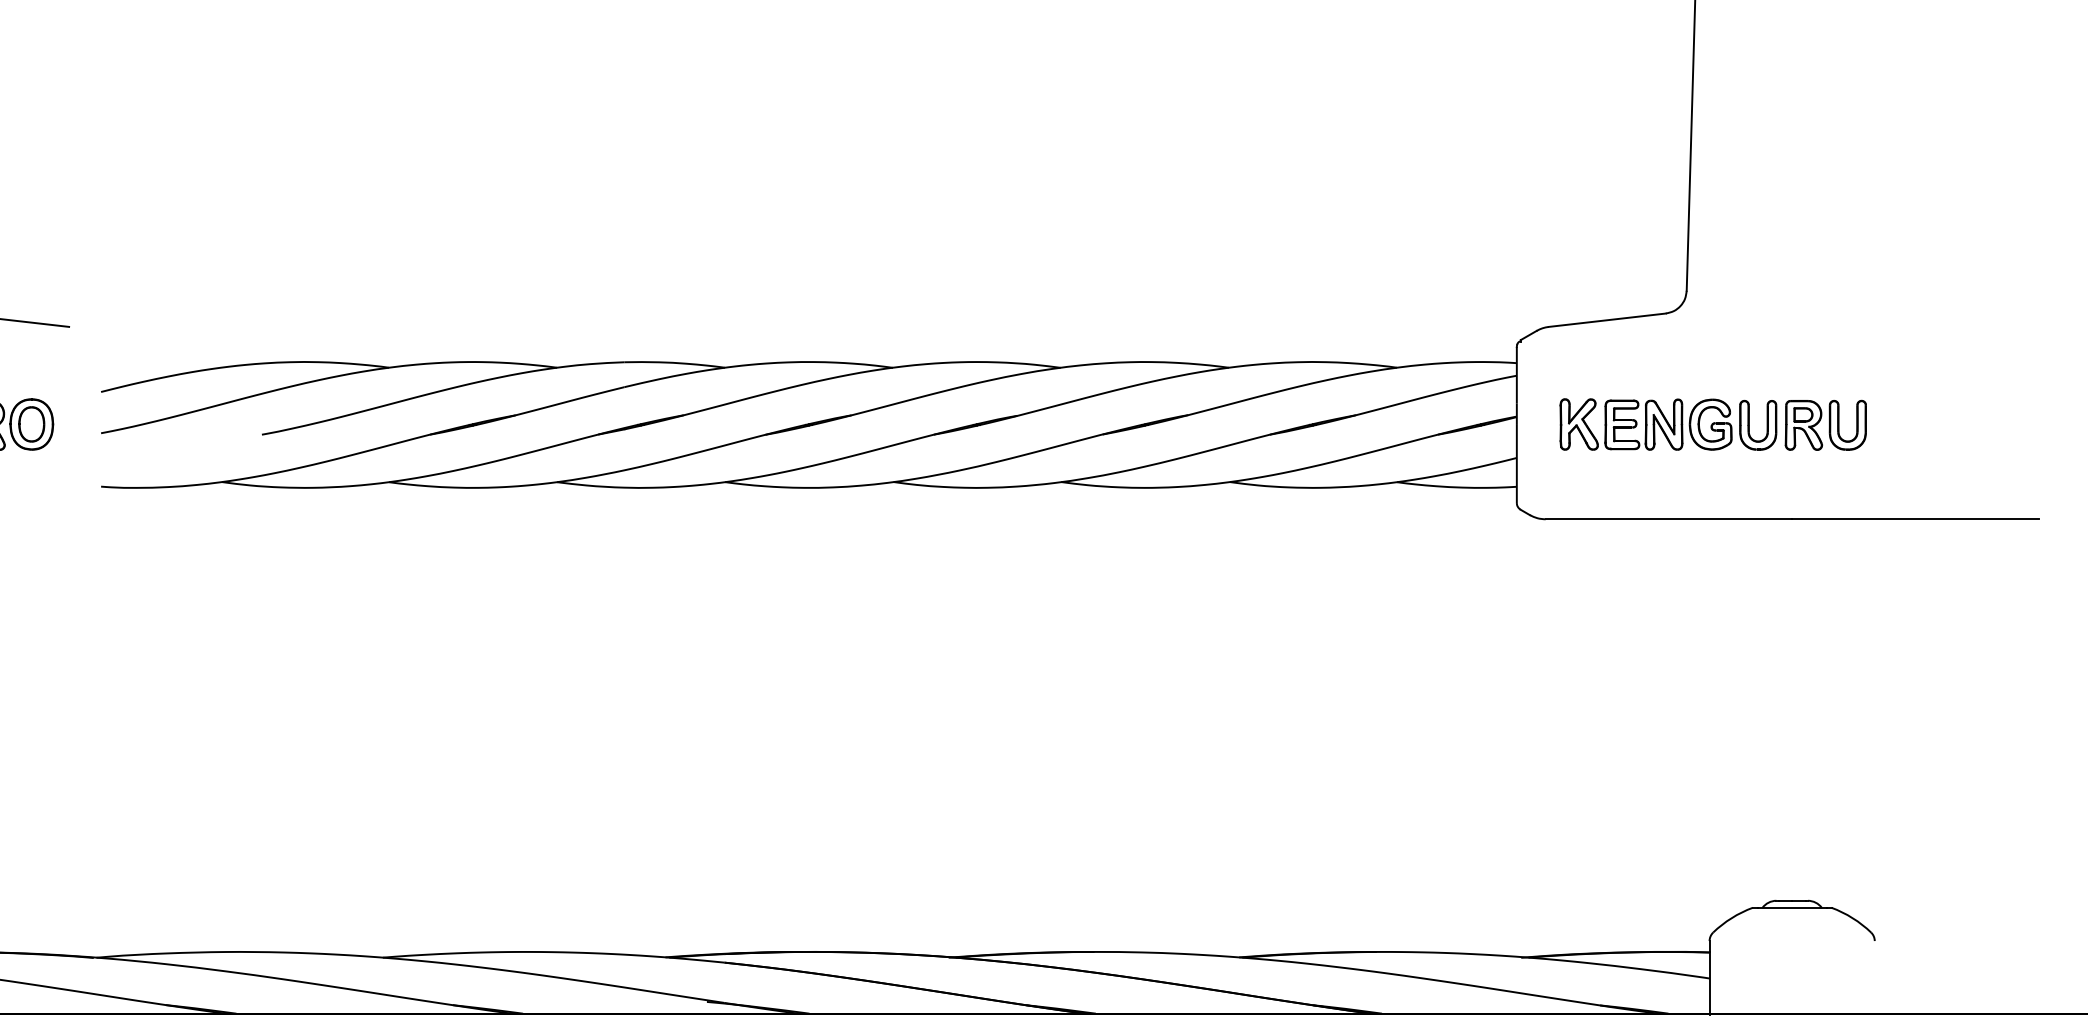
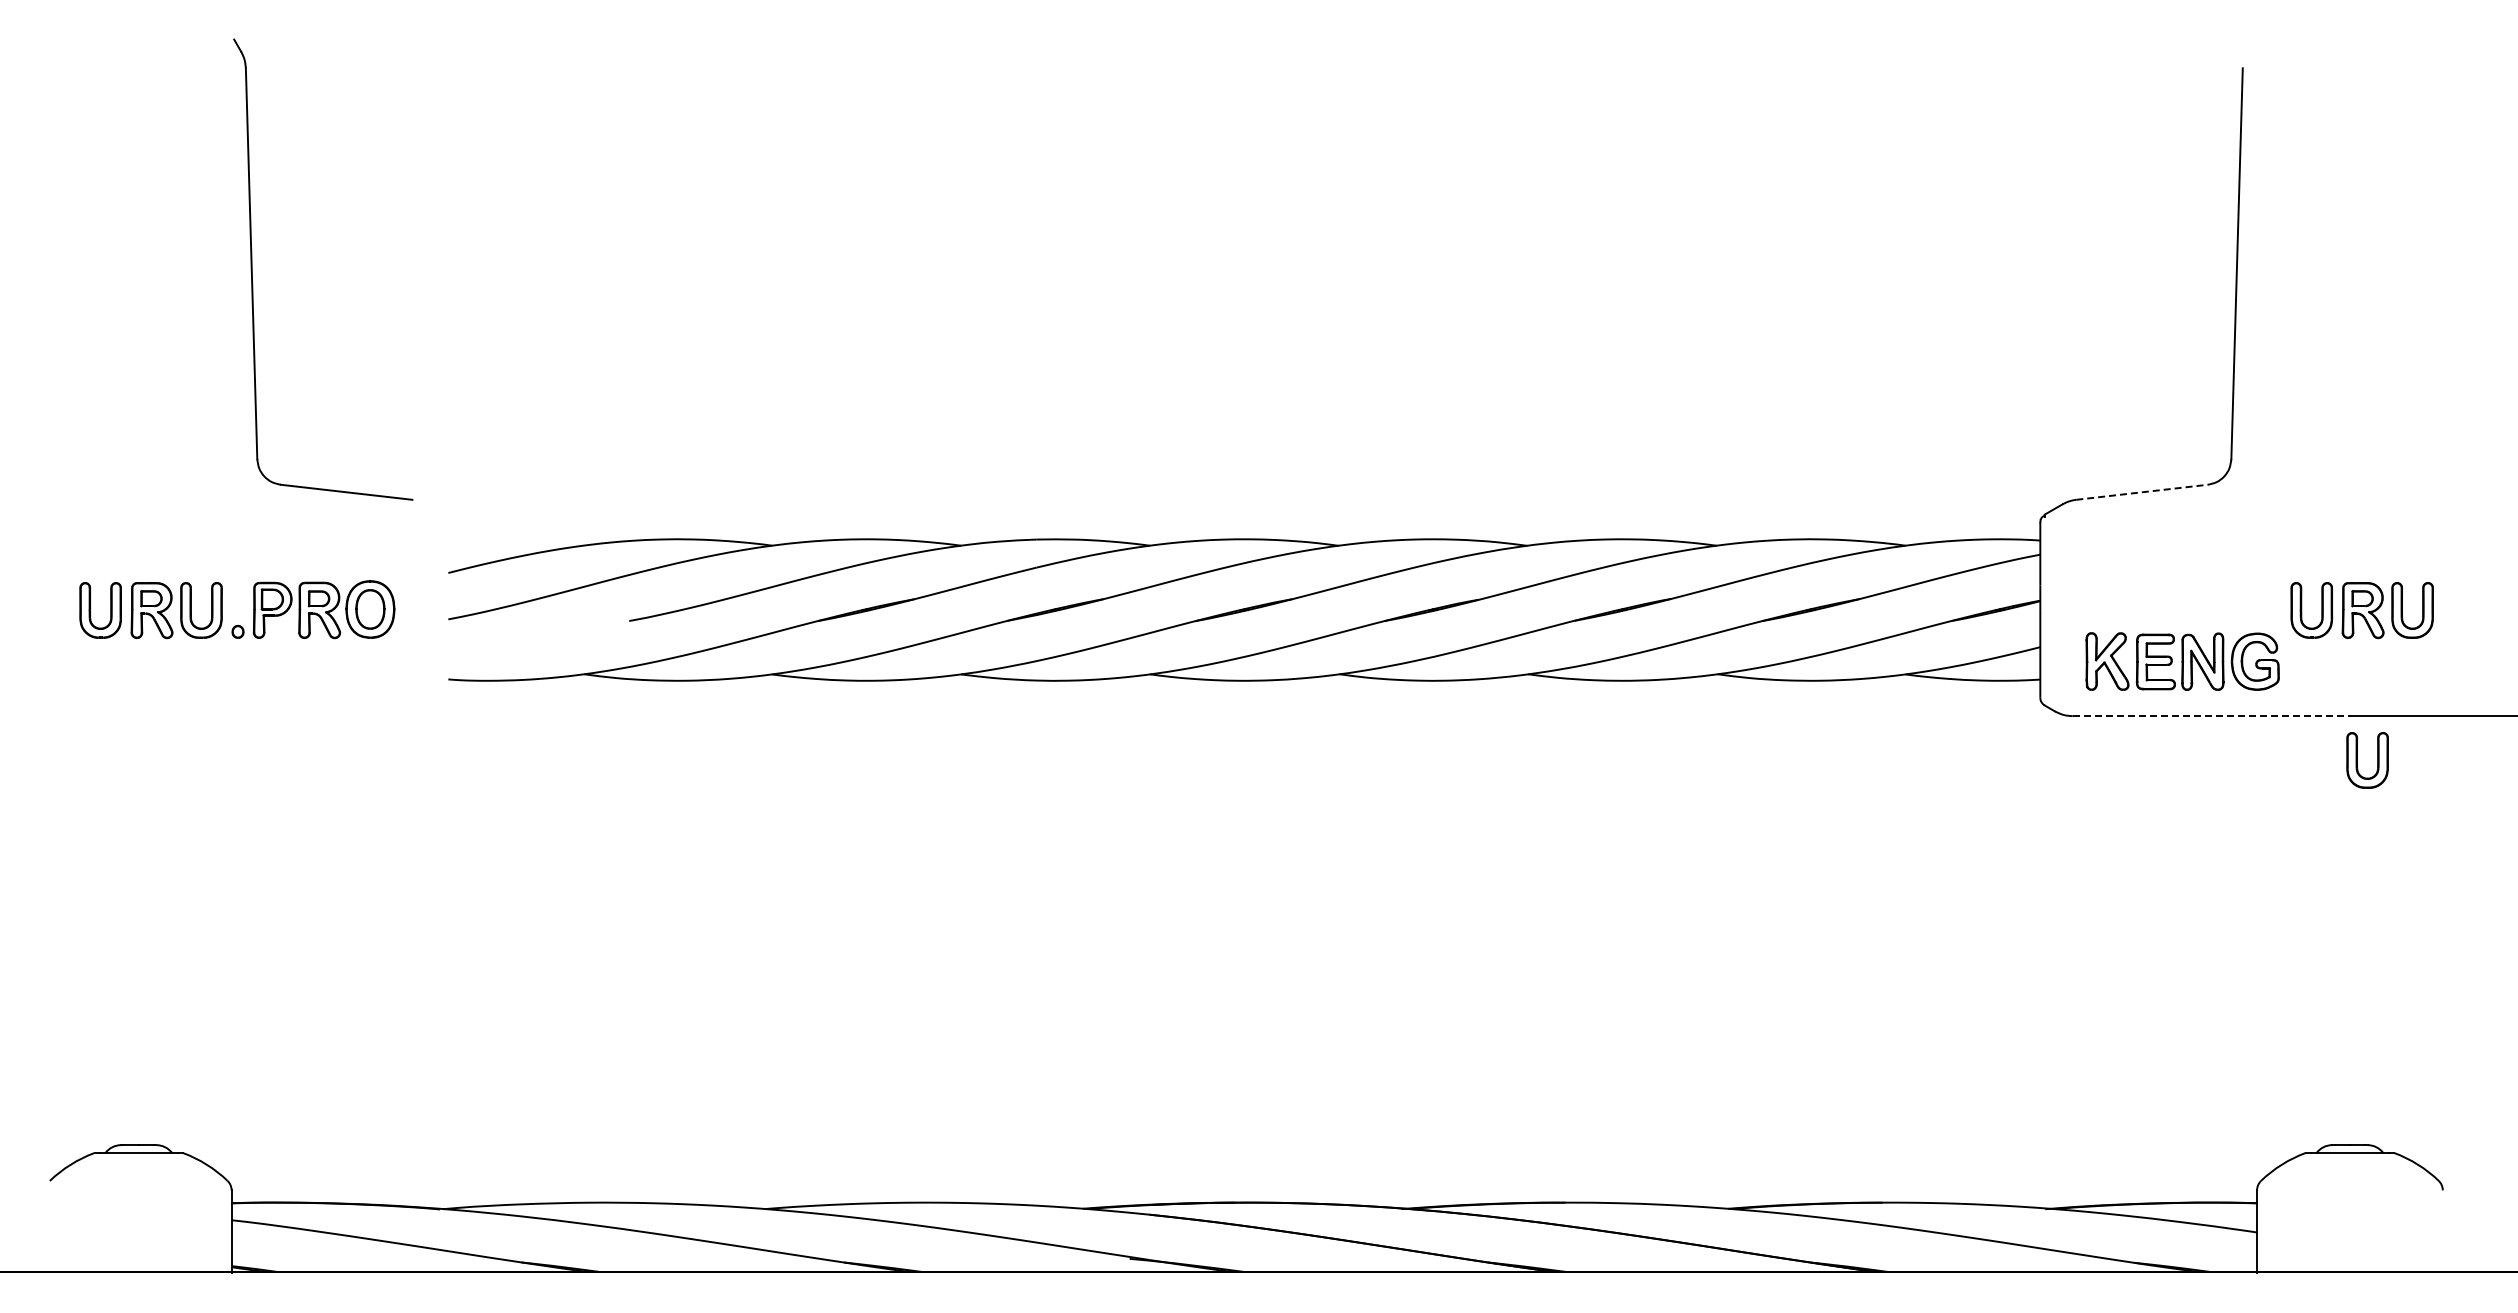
line: (1607, 320) -> (2142, 492), solid -> dashed
part: (1645, 424) -> (2182, 661), moved
line: (1669, 519) -> (2211, 716), solid -> dashed
part: (1798, 558) -> (2357, 760), added

